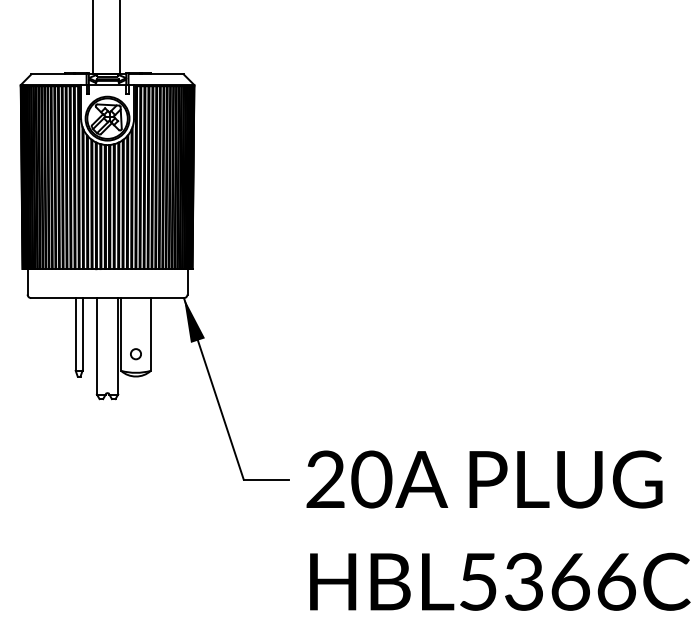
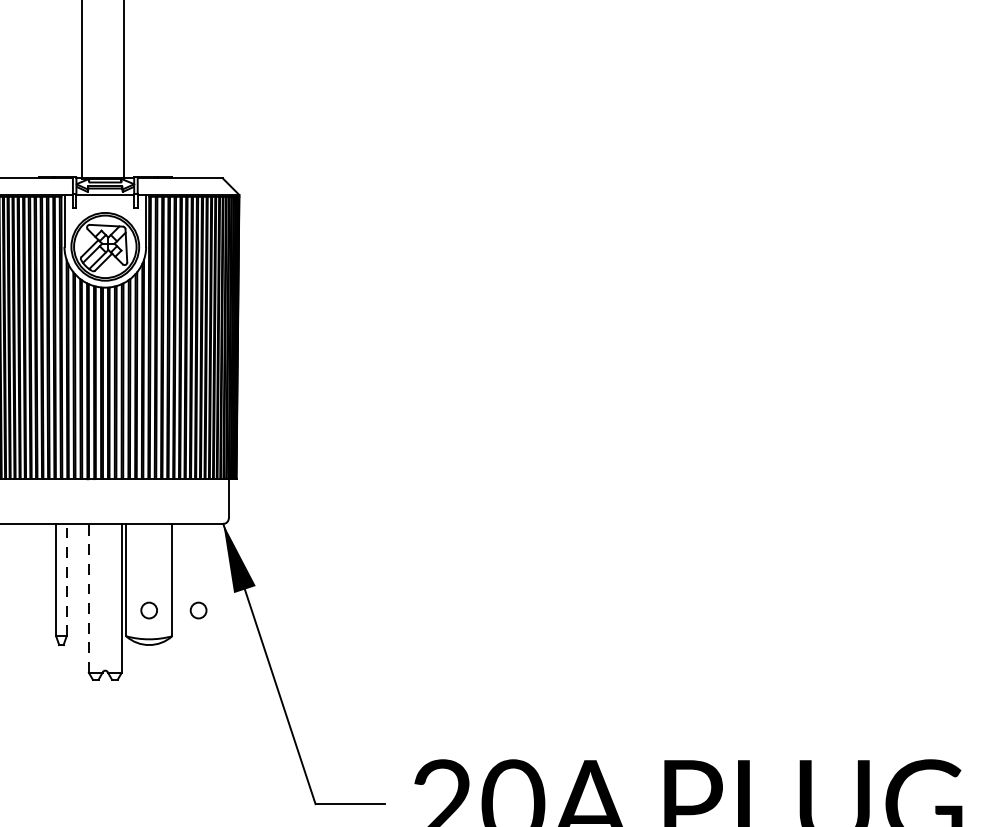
line: (82, 333) -> (66, 578), solid -> dashed
line: (96, 345) -> (88, 597), solid -> dashed
circle: (167, 354) -> (197, 611), added

